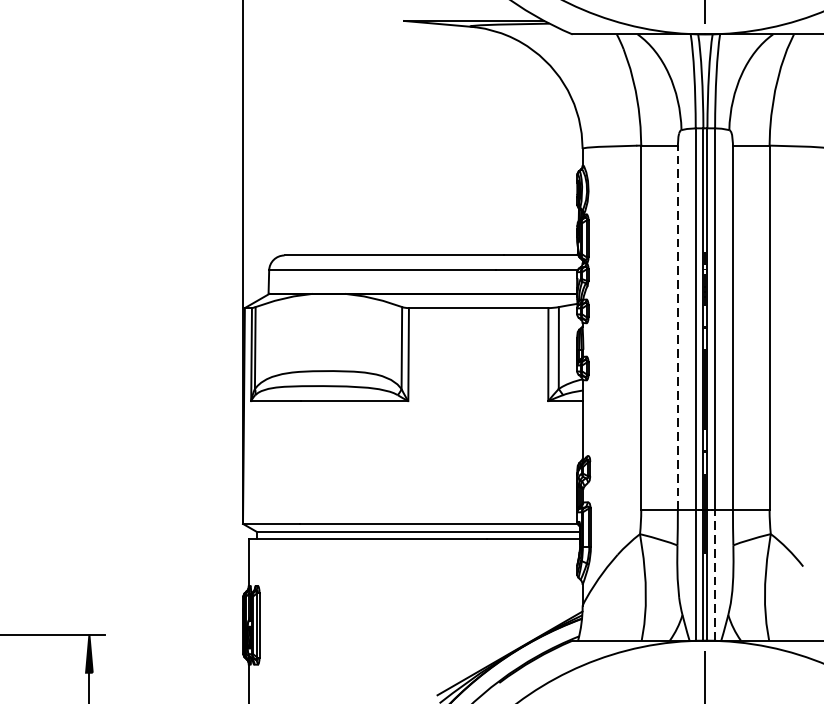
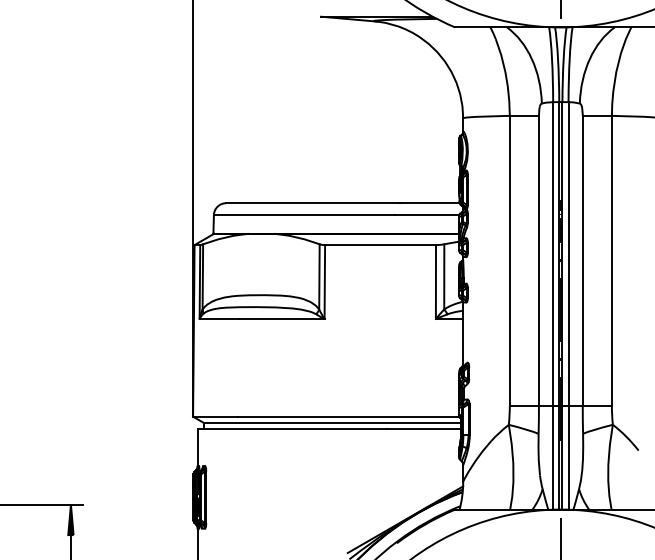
line: (677, 327) -> (538, 260), dashed -> solid
line: (715, 575) -> (568, 457), dashed -> solid

